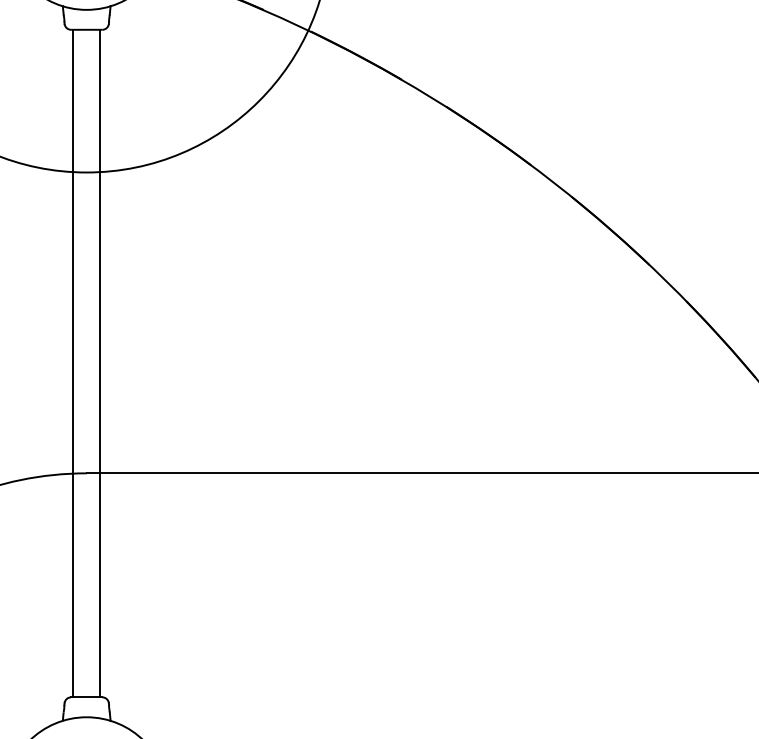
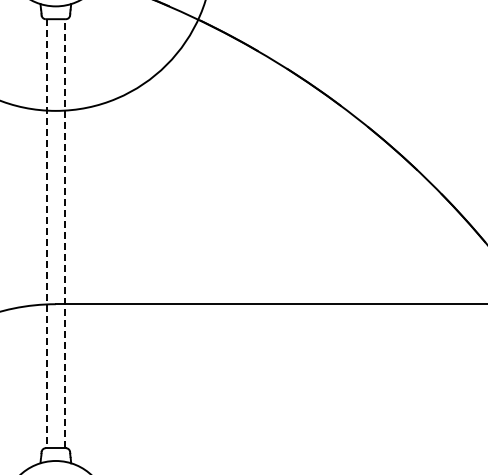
line: (100, 363) -> (64, 233), solid -> dashed
line: (73, 364) -> (47, 234), solid -> dashed

